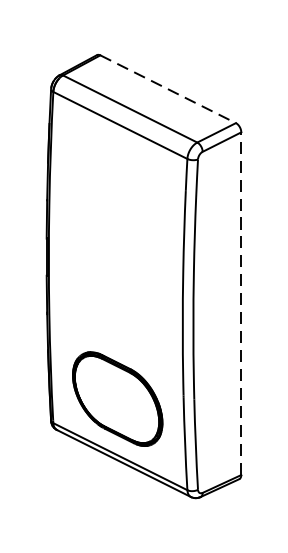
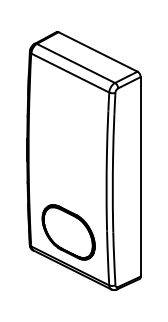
line: (168, 90) -> (98, 52), dashed -> solid
line: (241, 303) -> (140, 176), dashed -> solid

